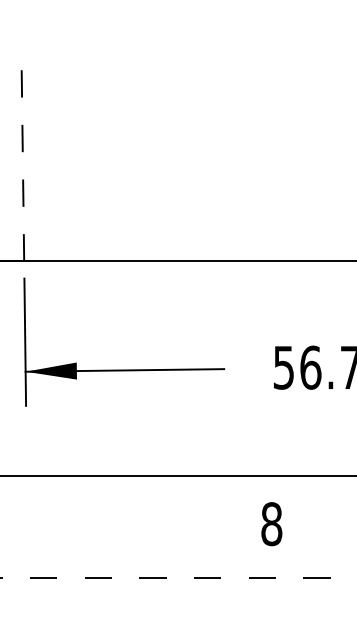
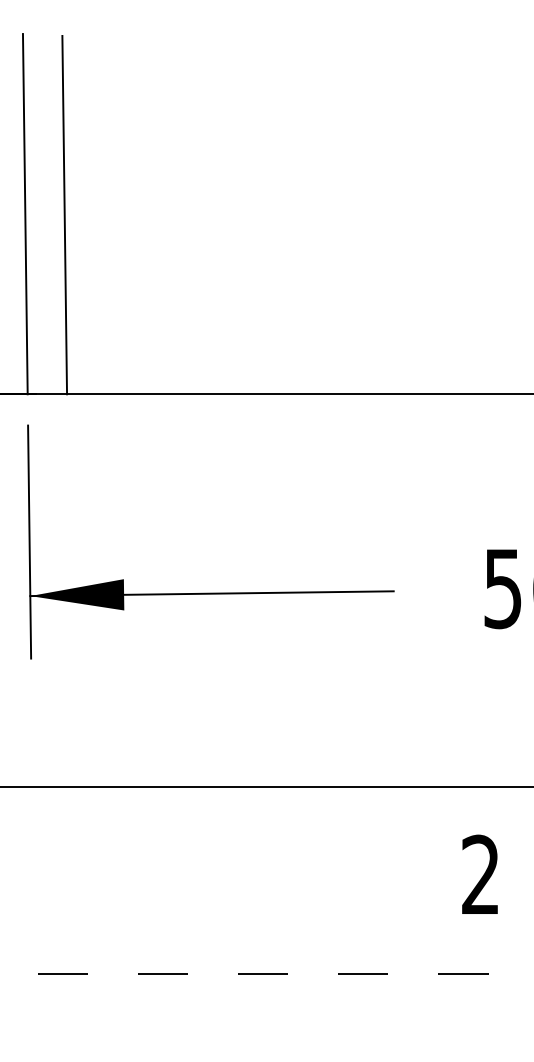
line: (22, 162) -> (24, 213), dashed -> solid
line: (44, 163) -> (64, 214), added
text: (271, 524) -> (480, 875), 8 -> 2

